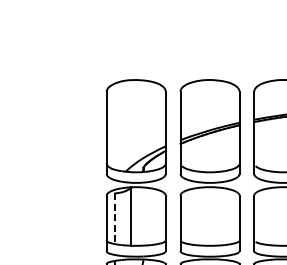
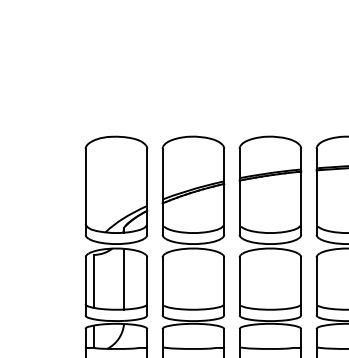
line: (131, 215) -> (124, 278), moved
line: (114, 218) -> (93, 281), dashed -> solid

